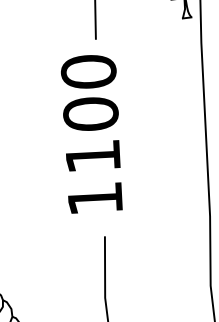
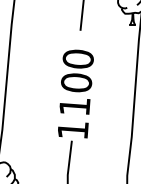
text: (91, 133) -> (75, 93), moved

